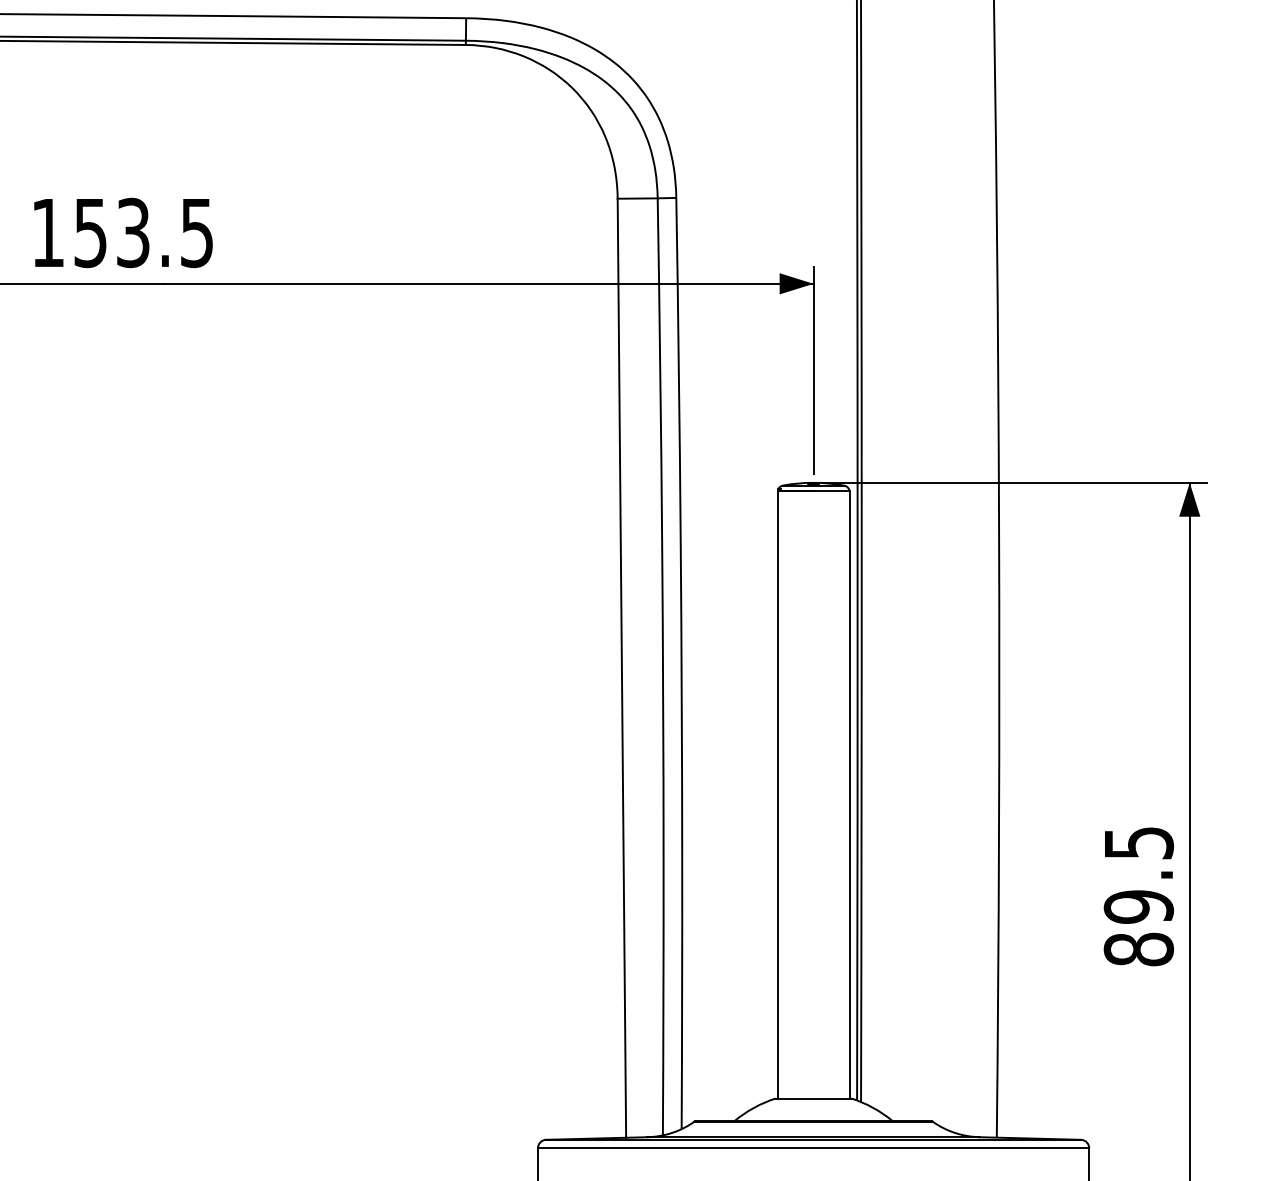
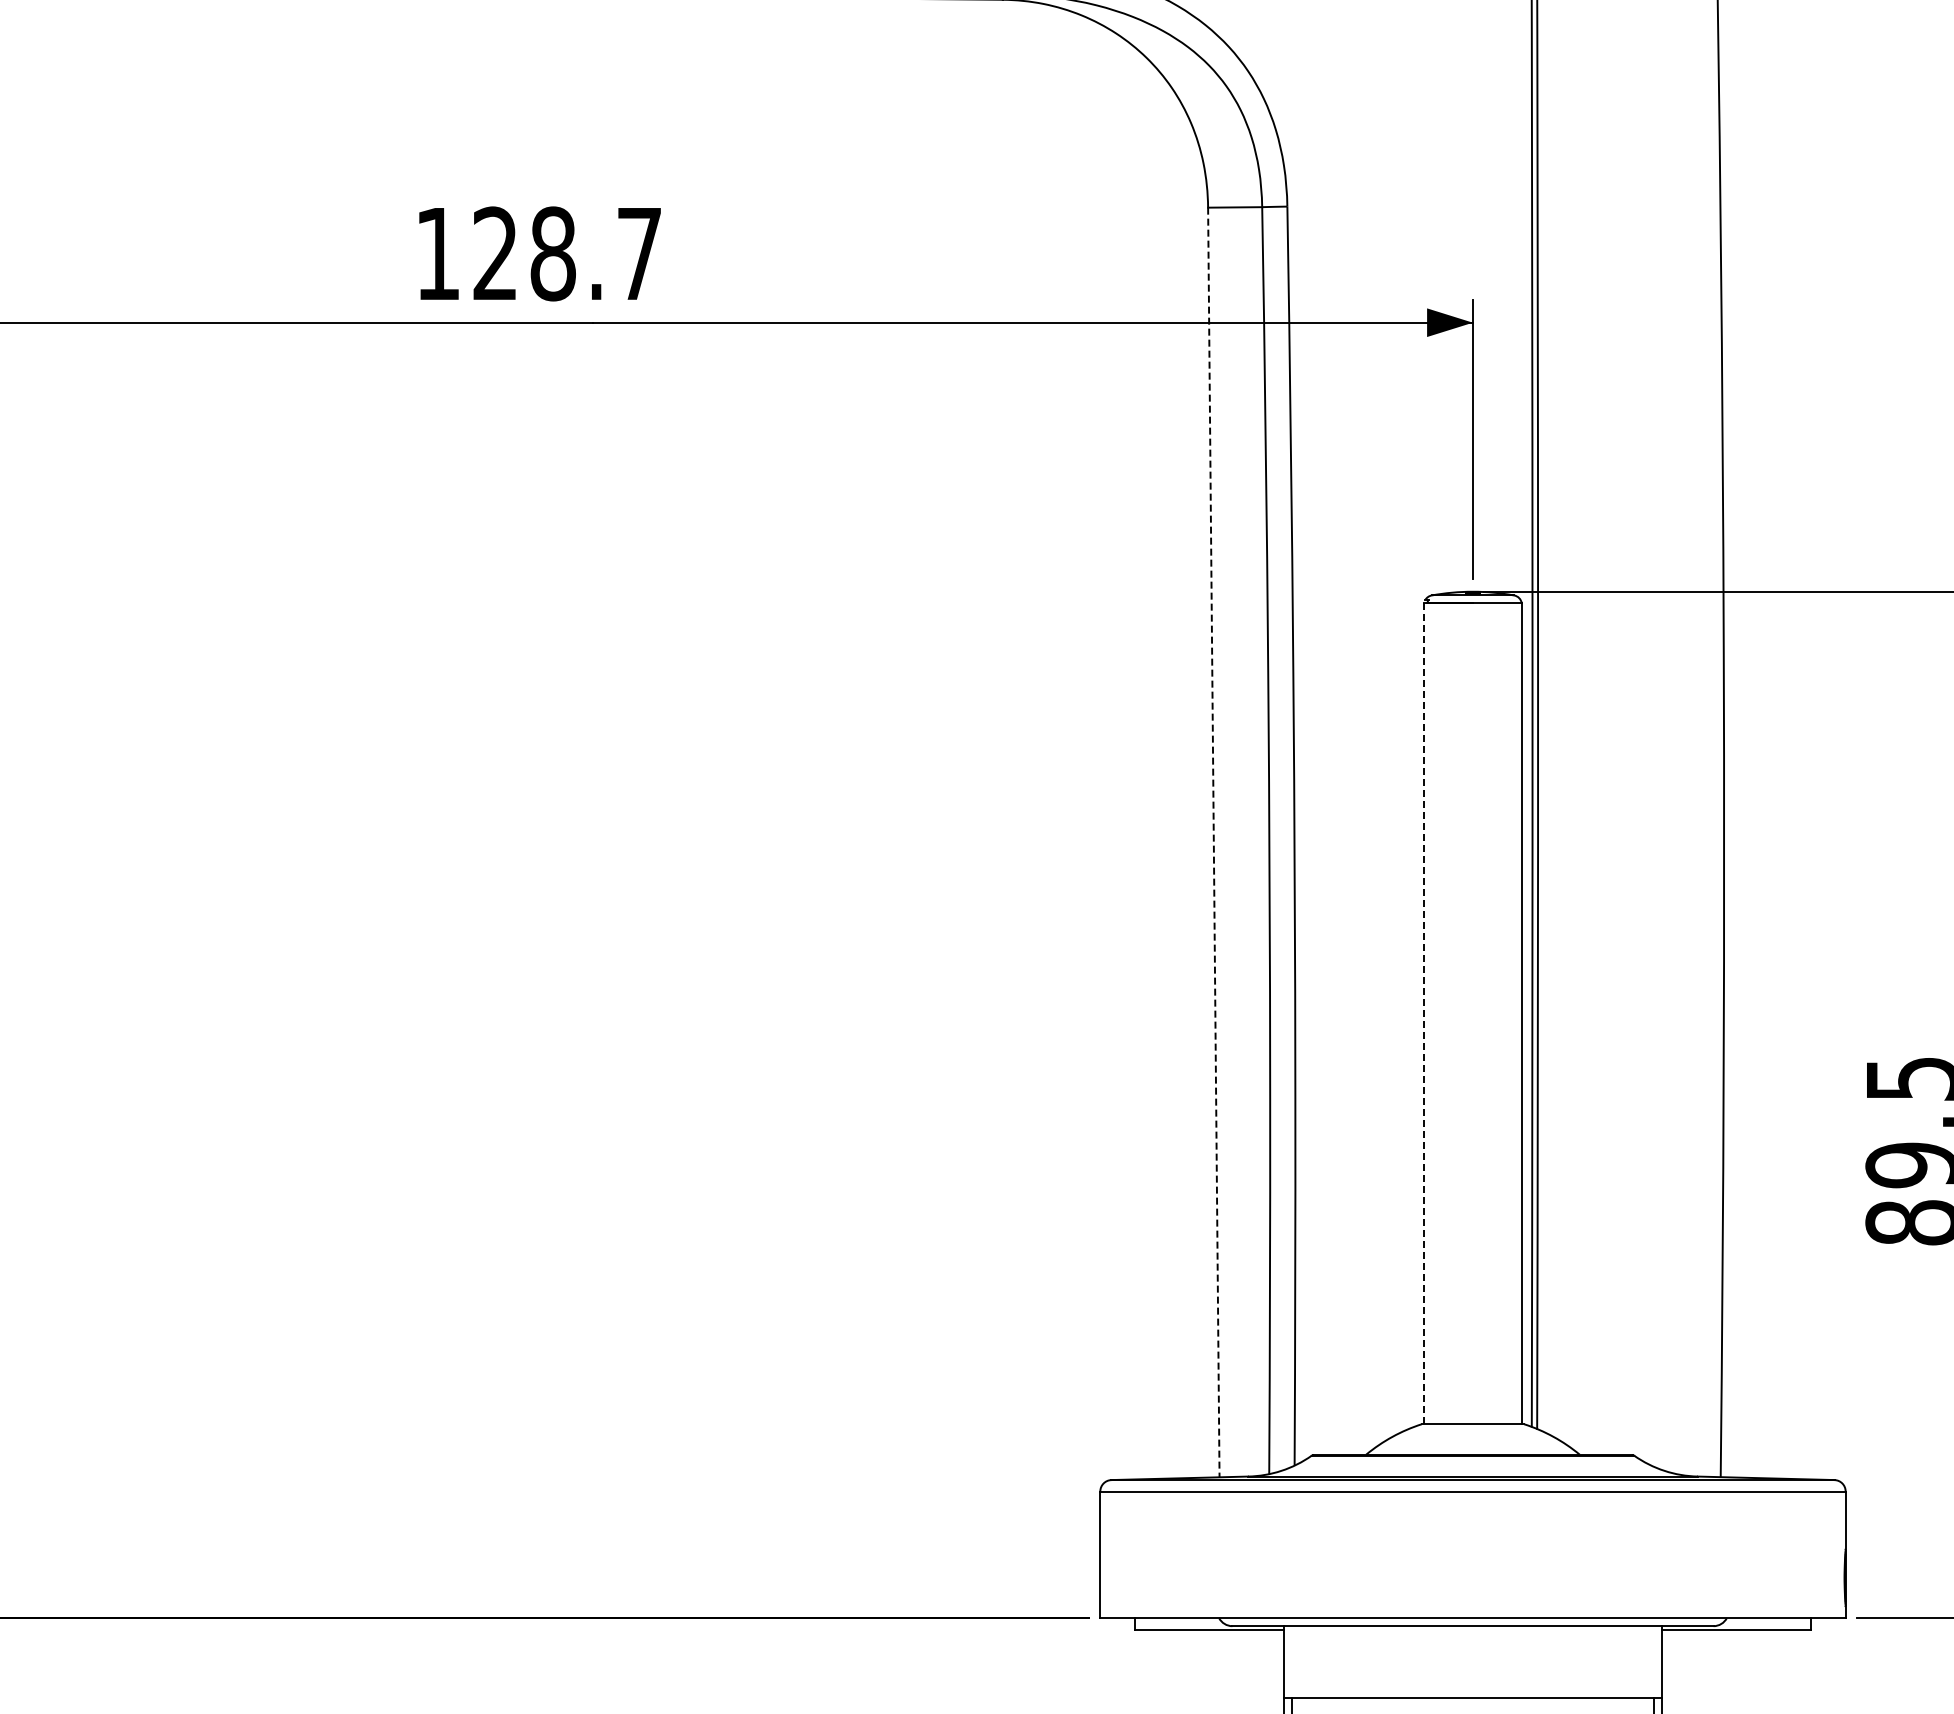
text: (143, 232) -> (566, 253), 153.5 -> 128.7
line: (621, 668) -> (1213, 842), solid -> dashed
line: (777, 794) -> (1424, 1013), solid -> dashed

